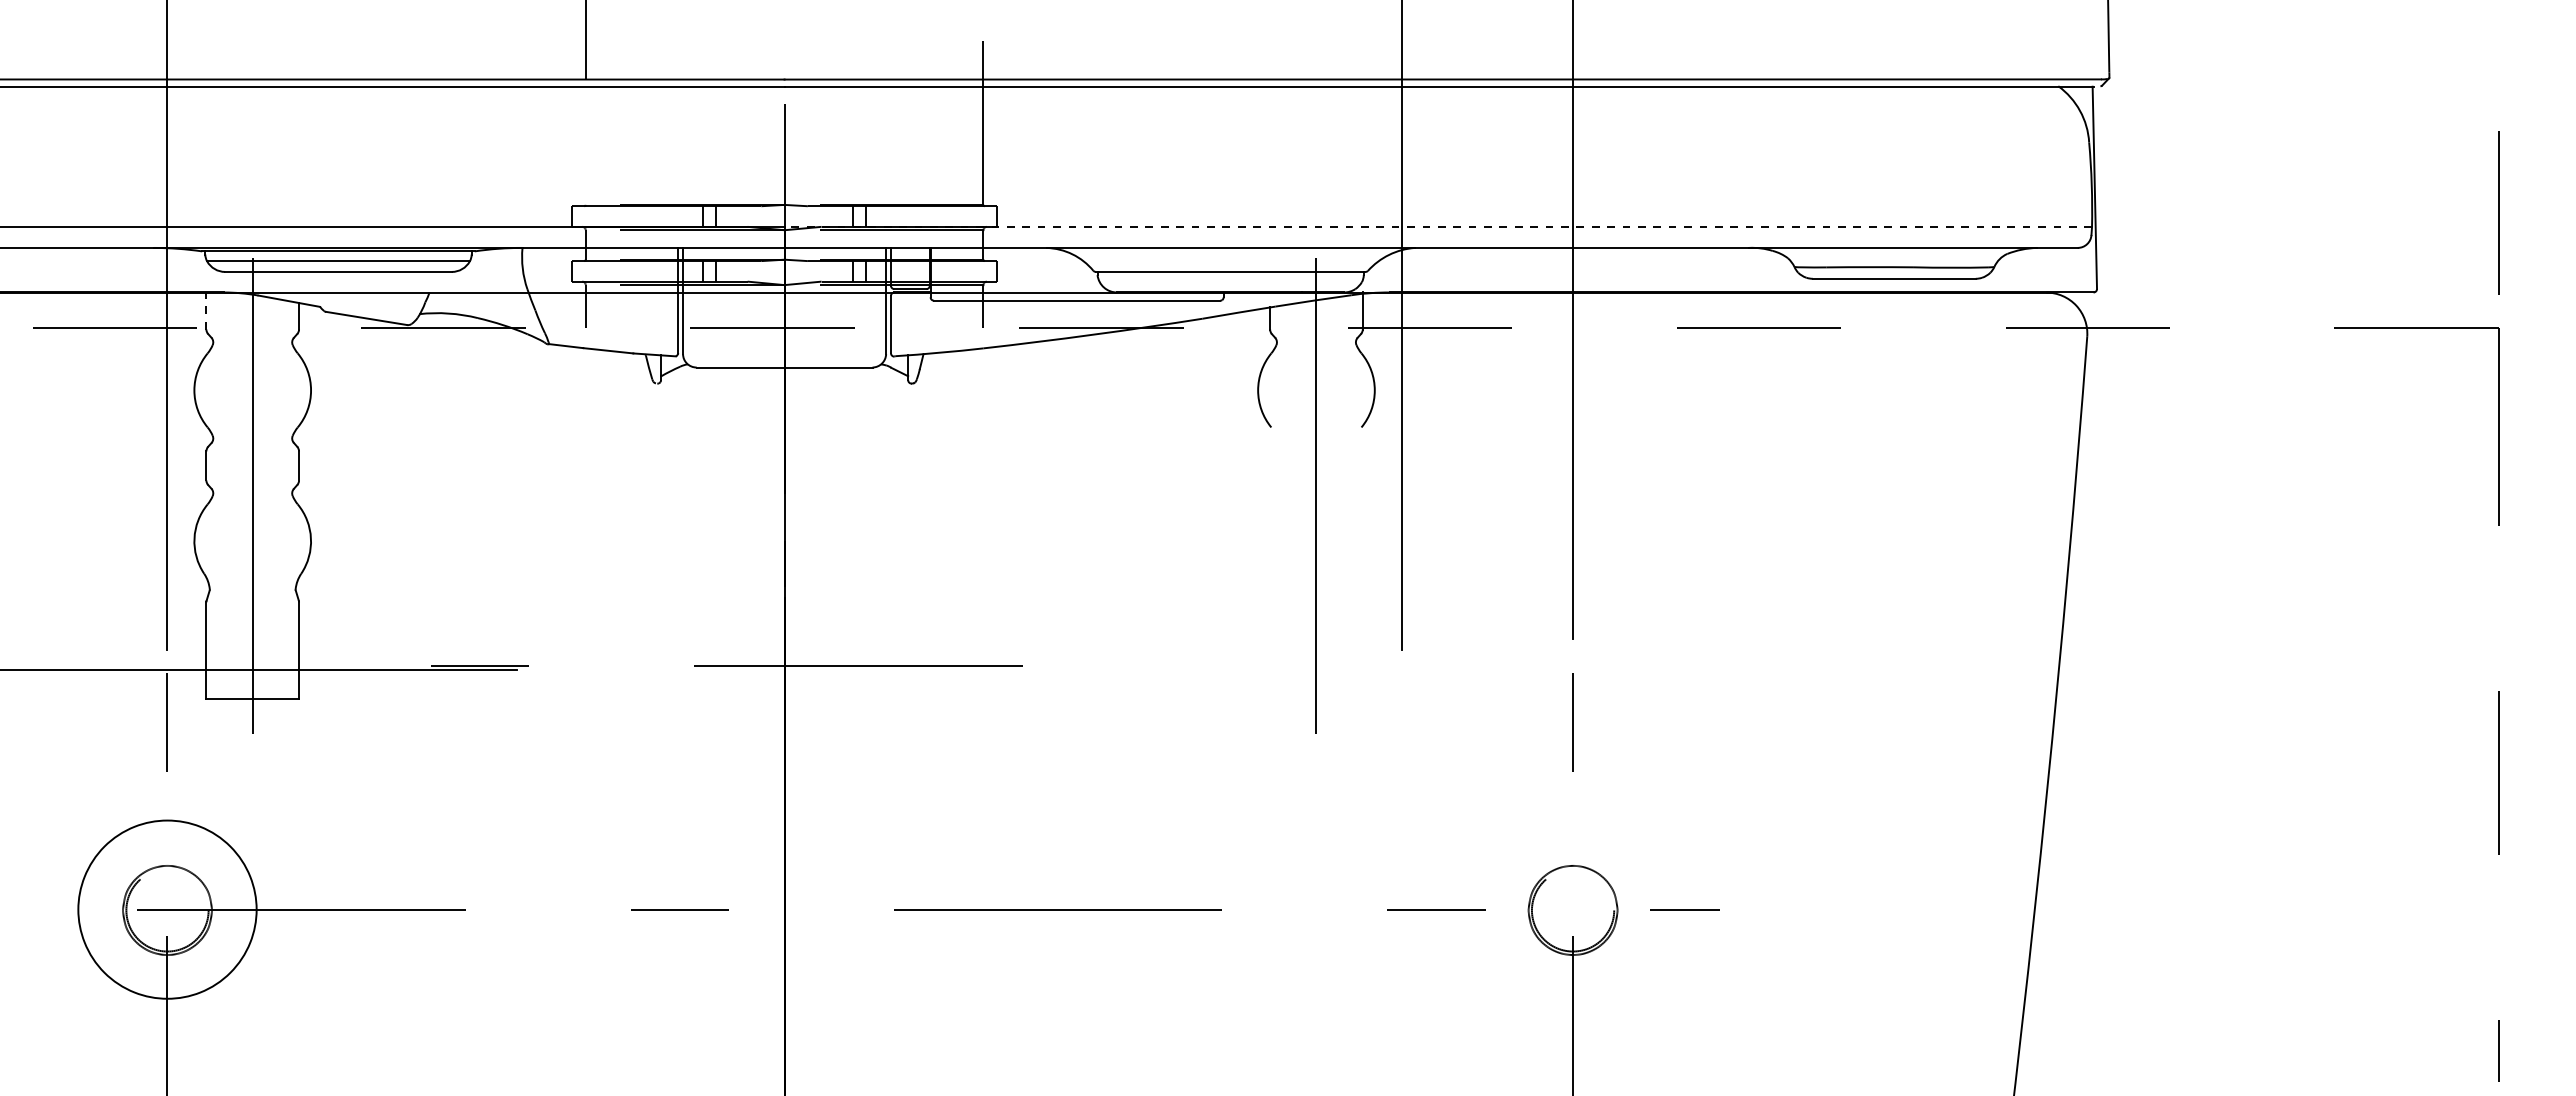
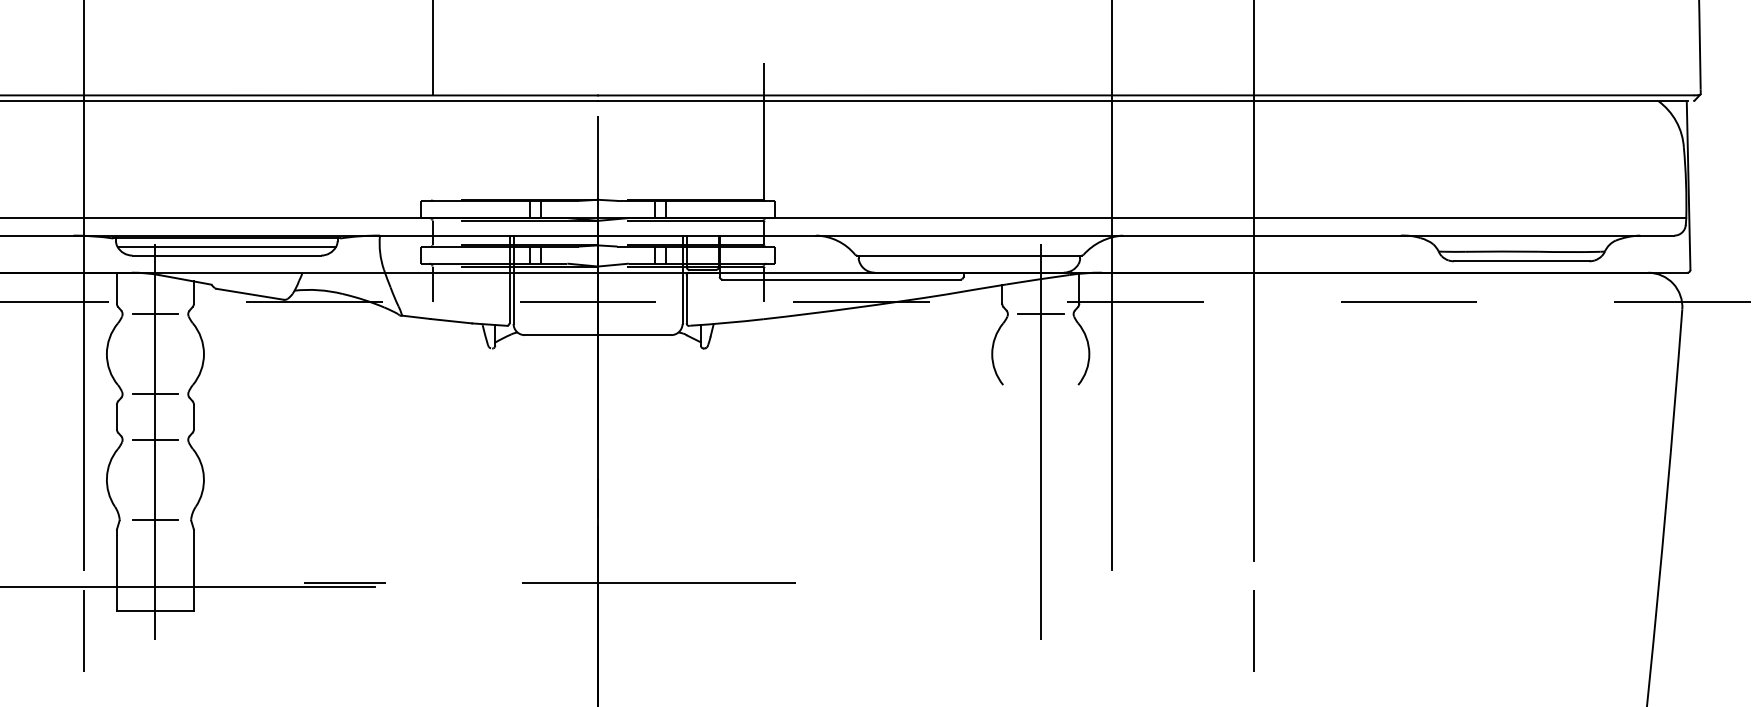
line: (1438, 227) -> (1142, 218), dashed -> solid
line: (206, 311) -> (116, 288), dashed -> solid
line: (252, 342) -> (155, 314), added
line: (1316, 342) -> (1040, 314), added
line: (252, 438) -> (155, 394), added
line: (252, 493) -> (155, 439), added
line: (252, 589) -> (155, 519), added

